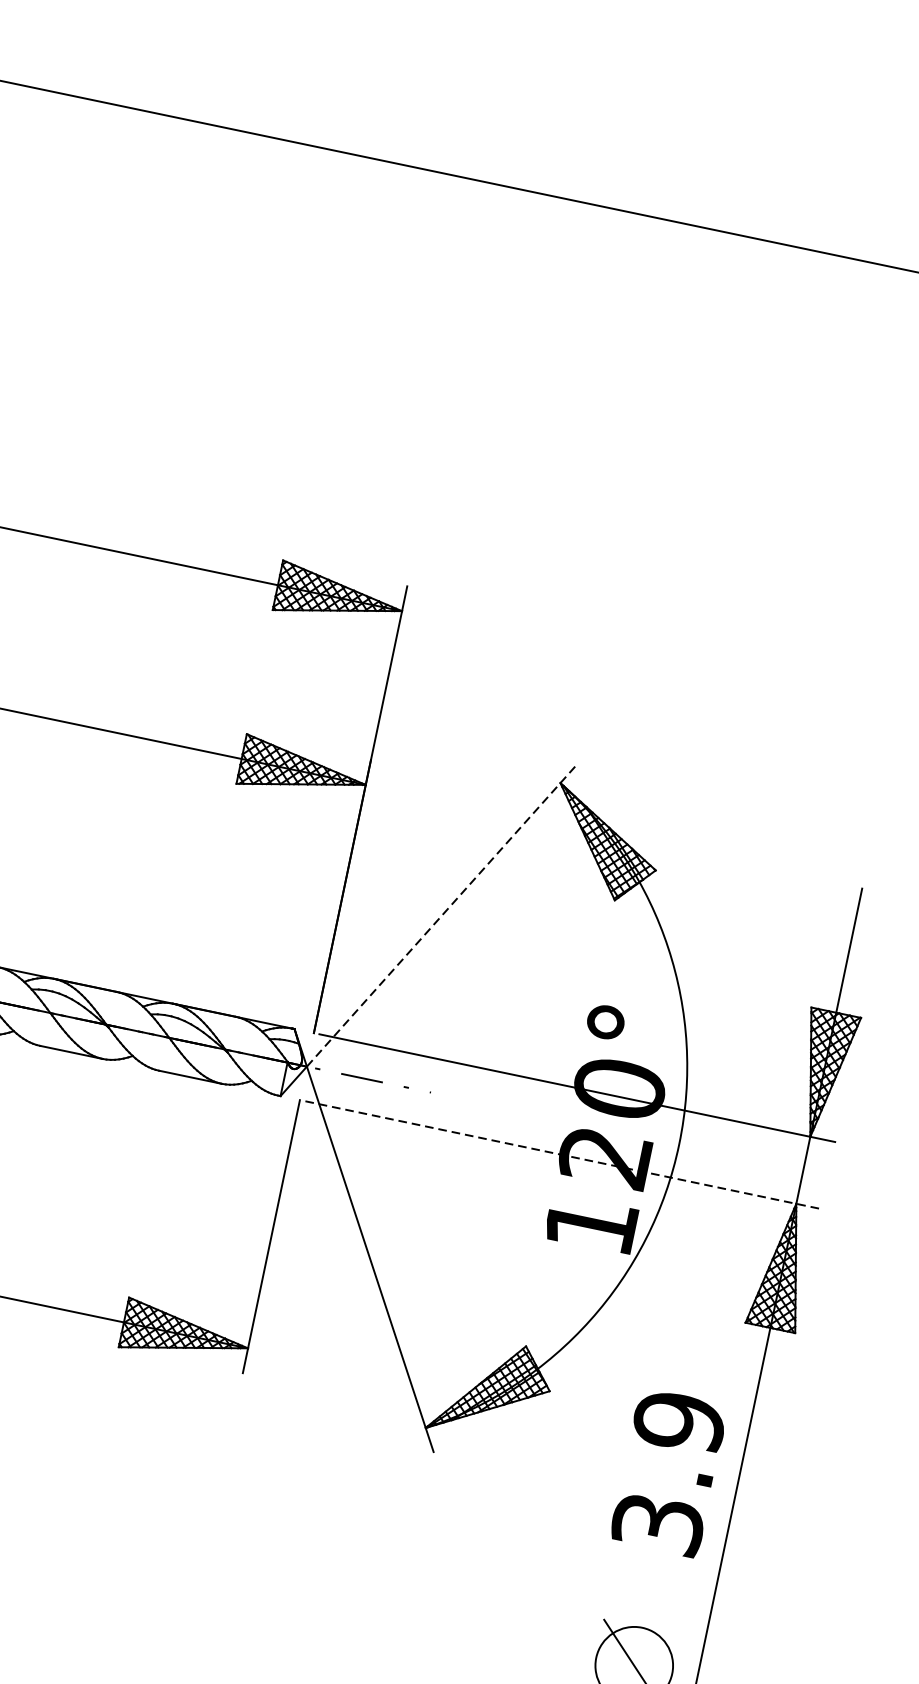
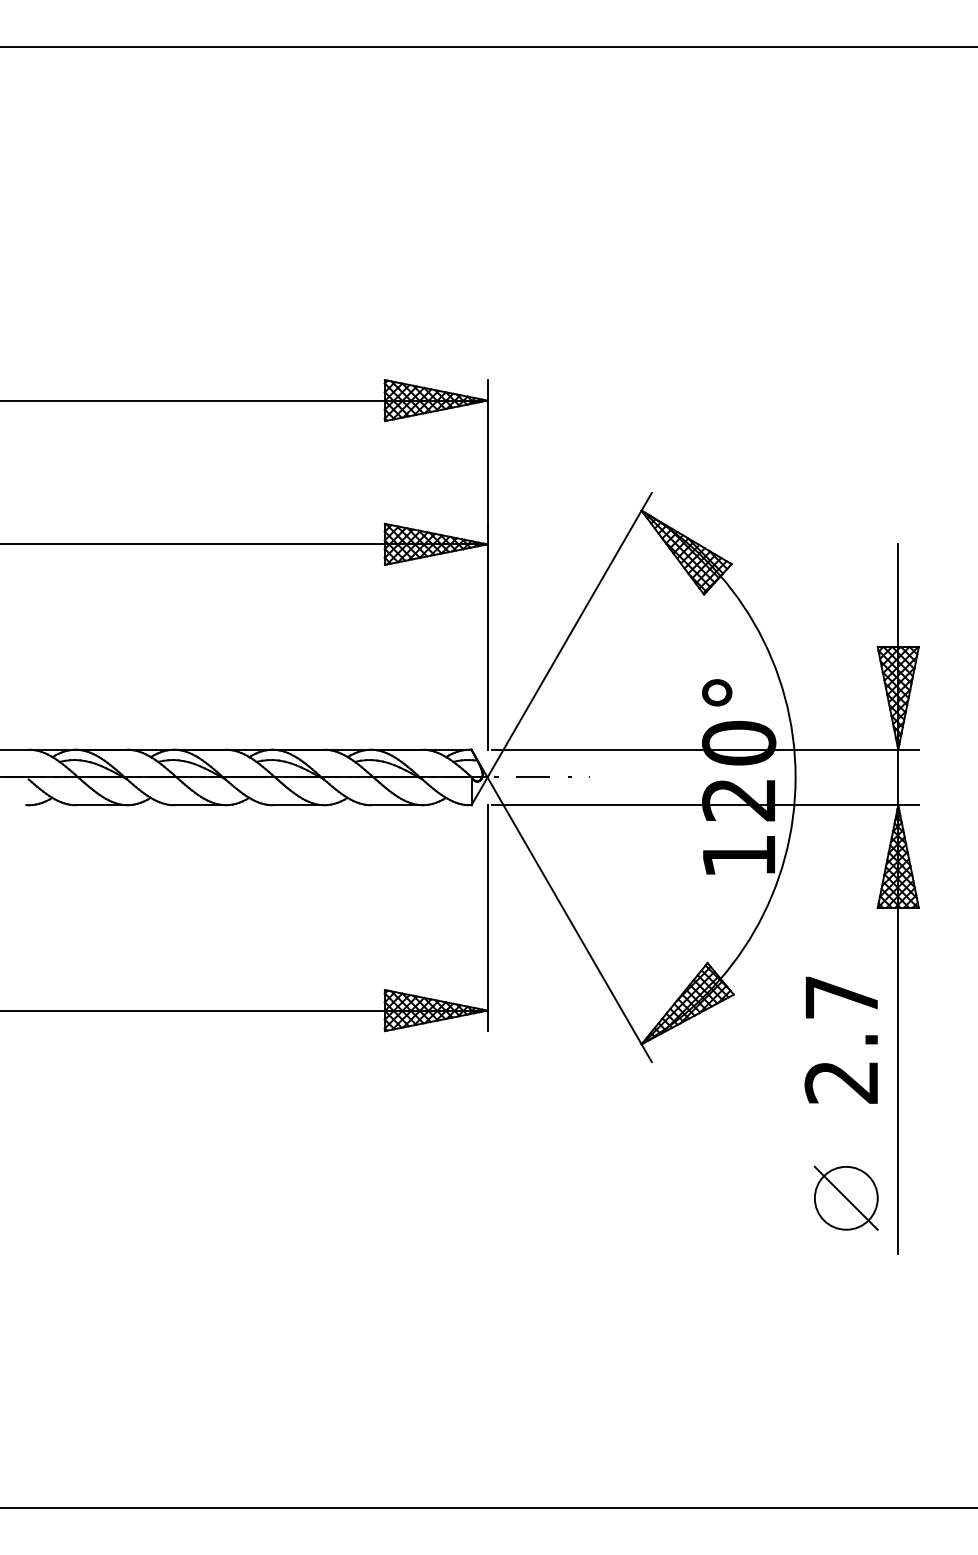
line: (442, 914) -> (569, 634), dashed -> solid
line: (563, 1155) -> (705, 805), dashed -> solid
text: (668, 1472) -> (841, 1039), 3.9 -> 2.7

